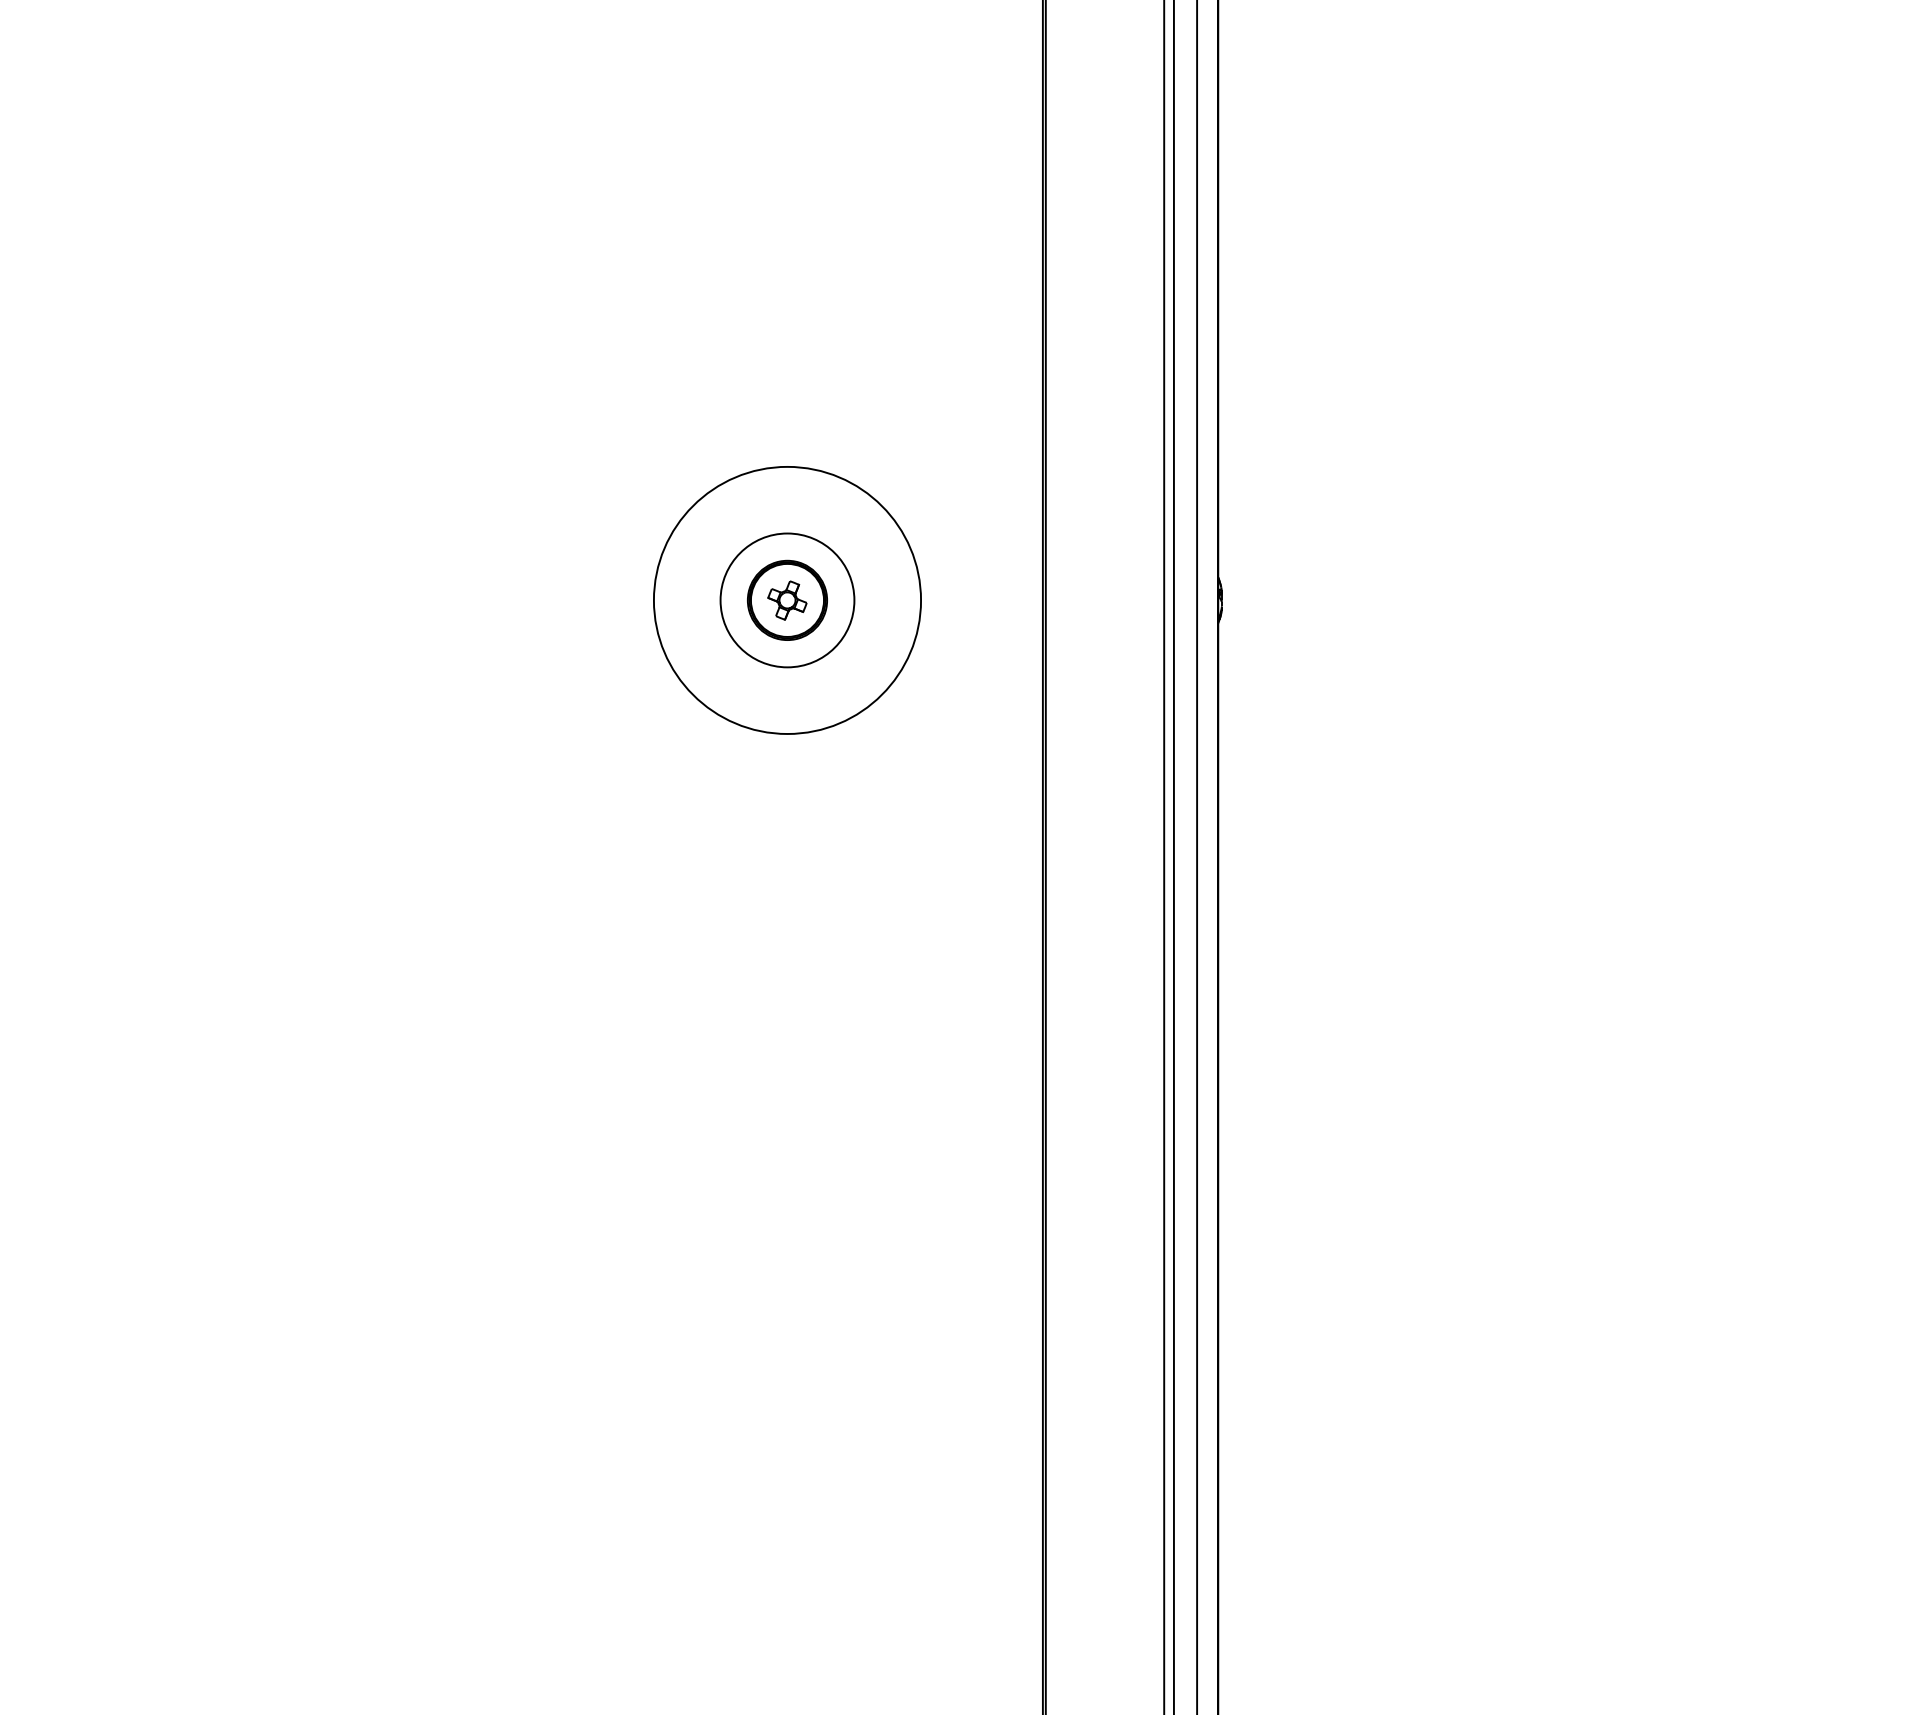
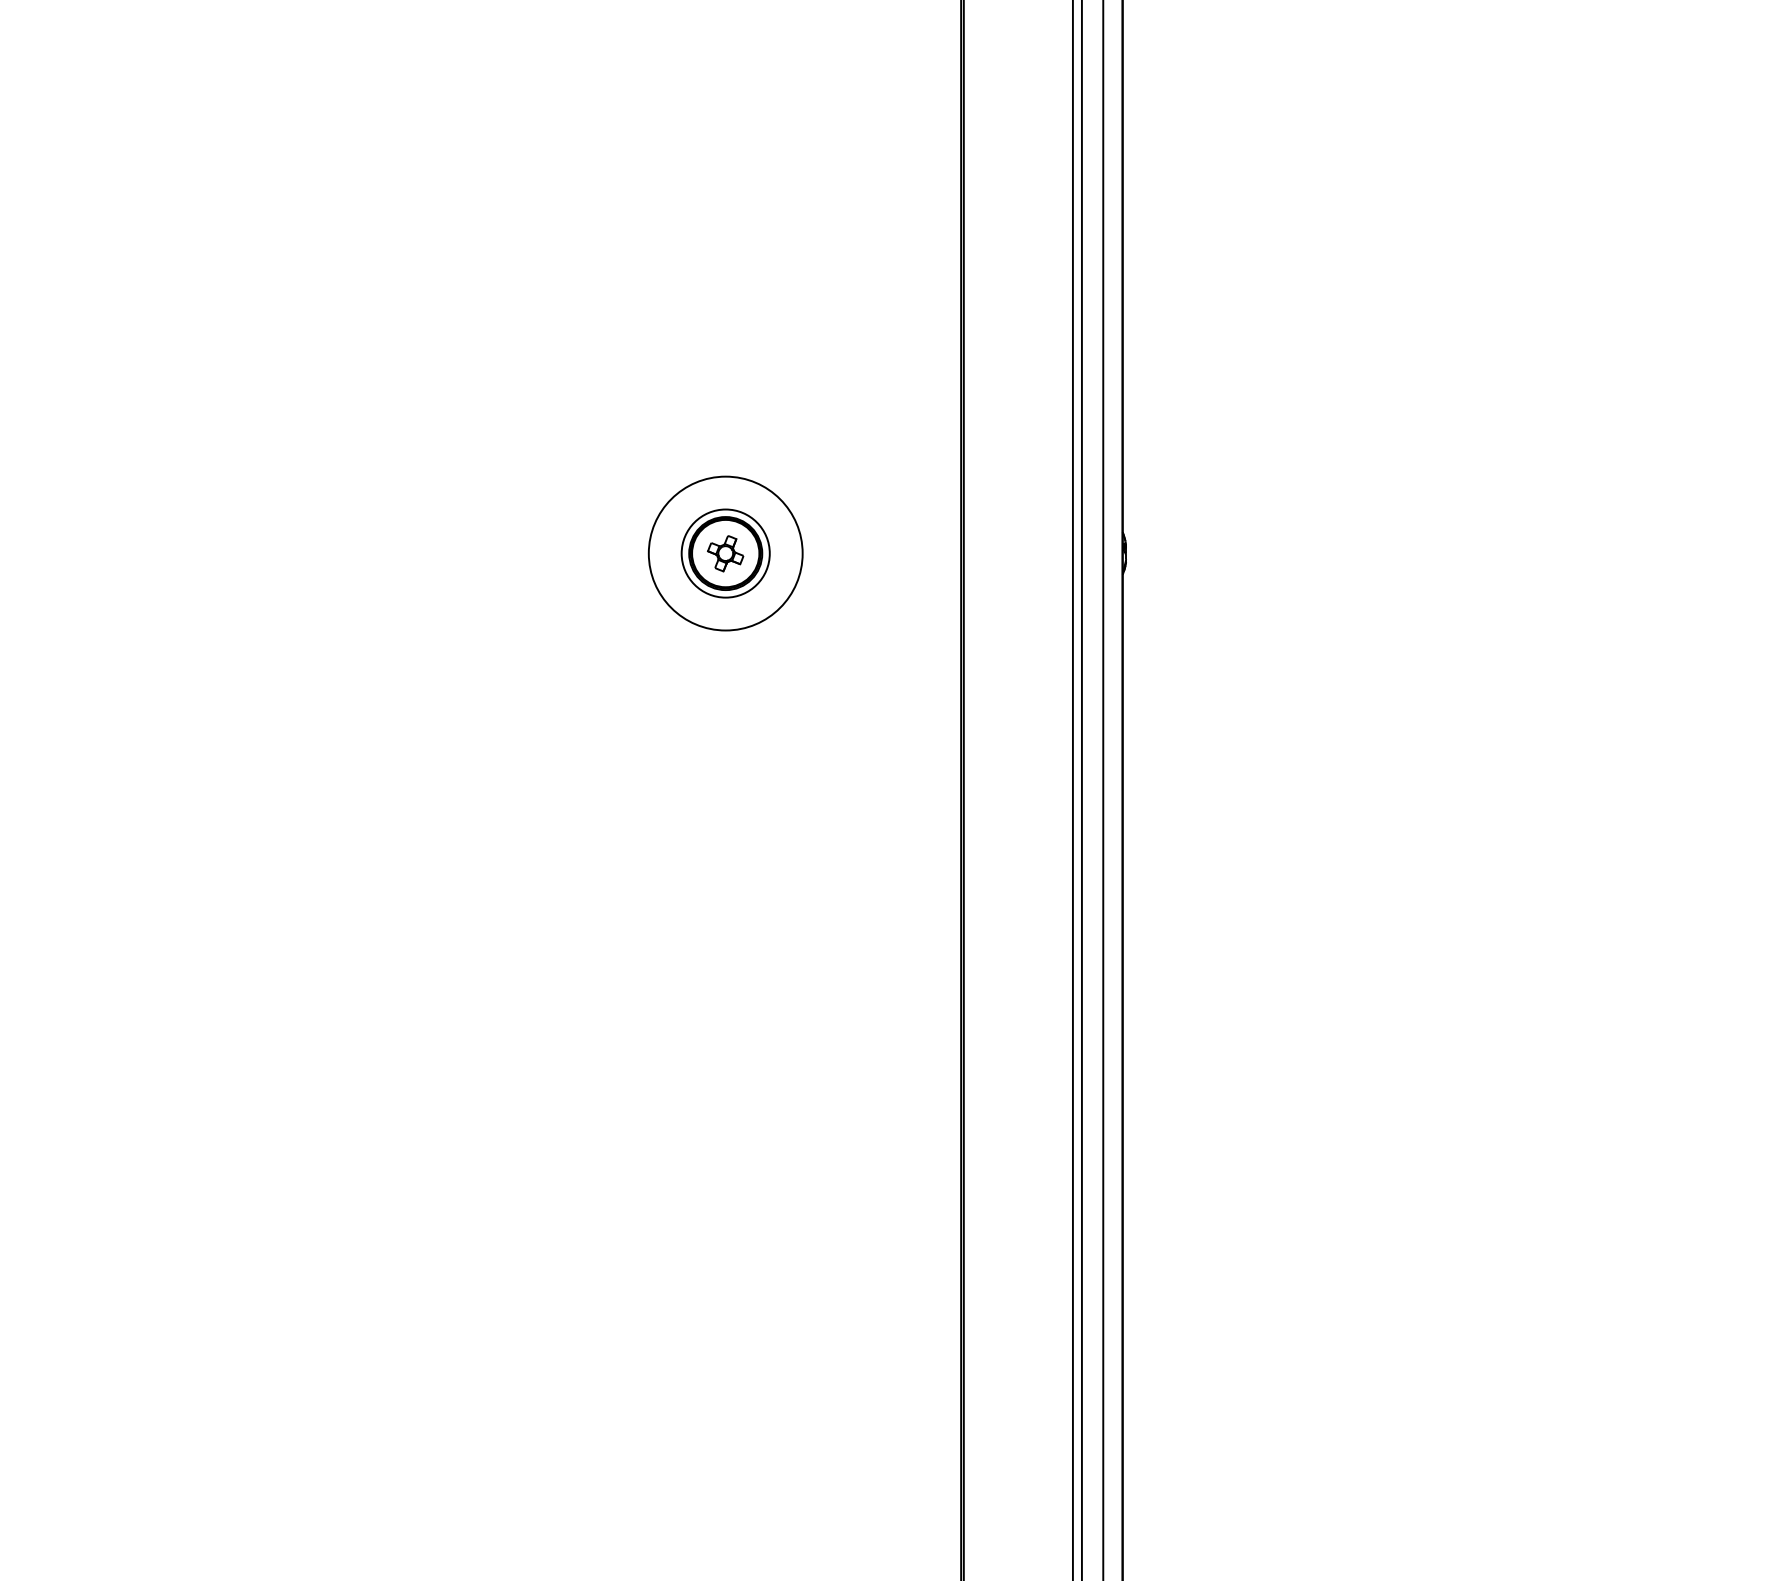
circle: (787, 600) -> (725, 553), size x0.62
circle: (787, 600) -> (725, 553), size x0.71

